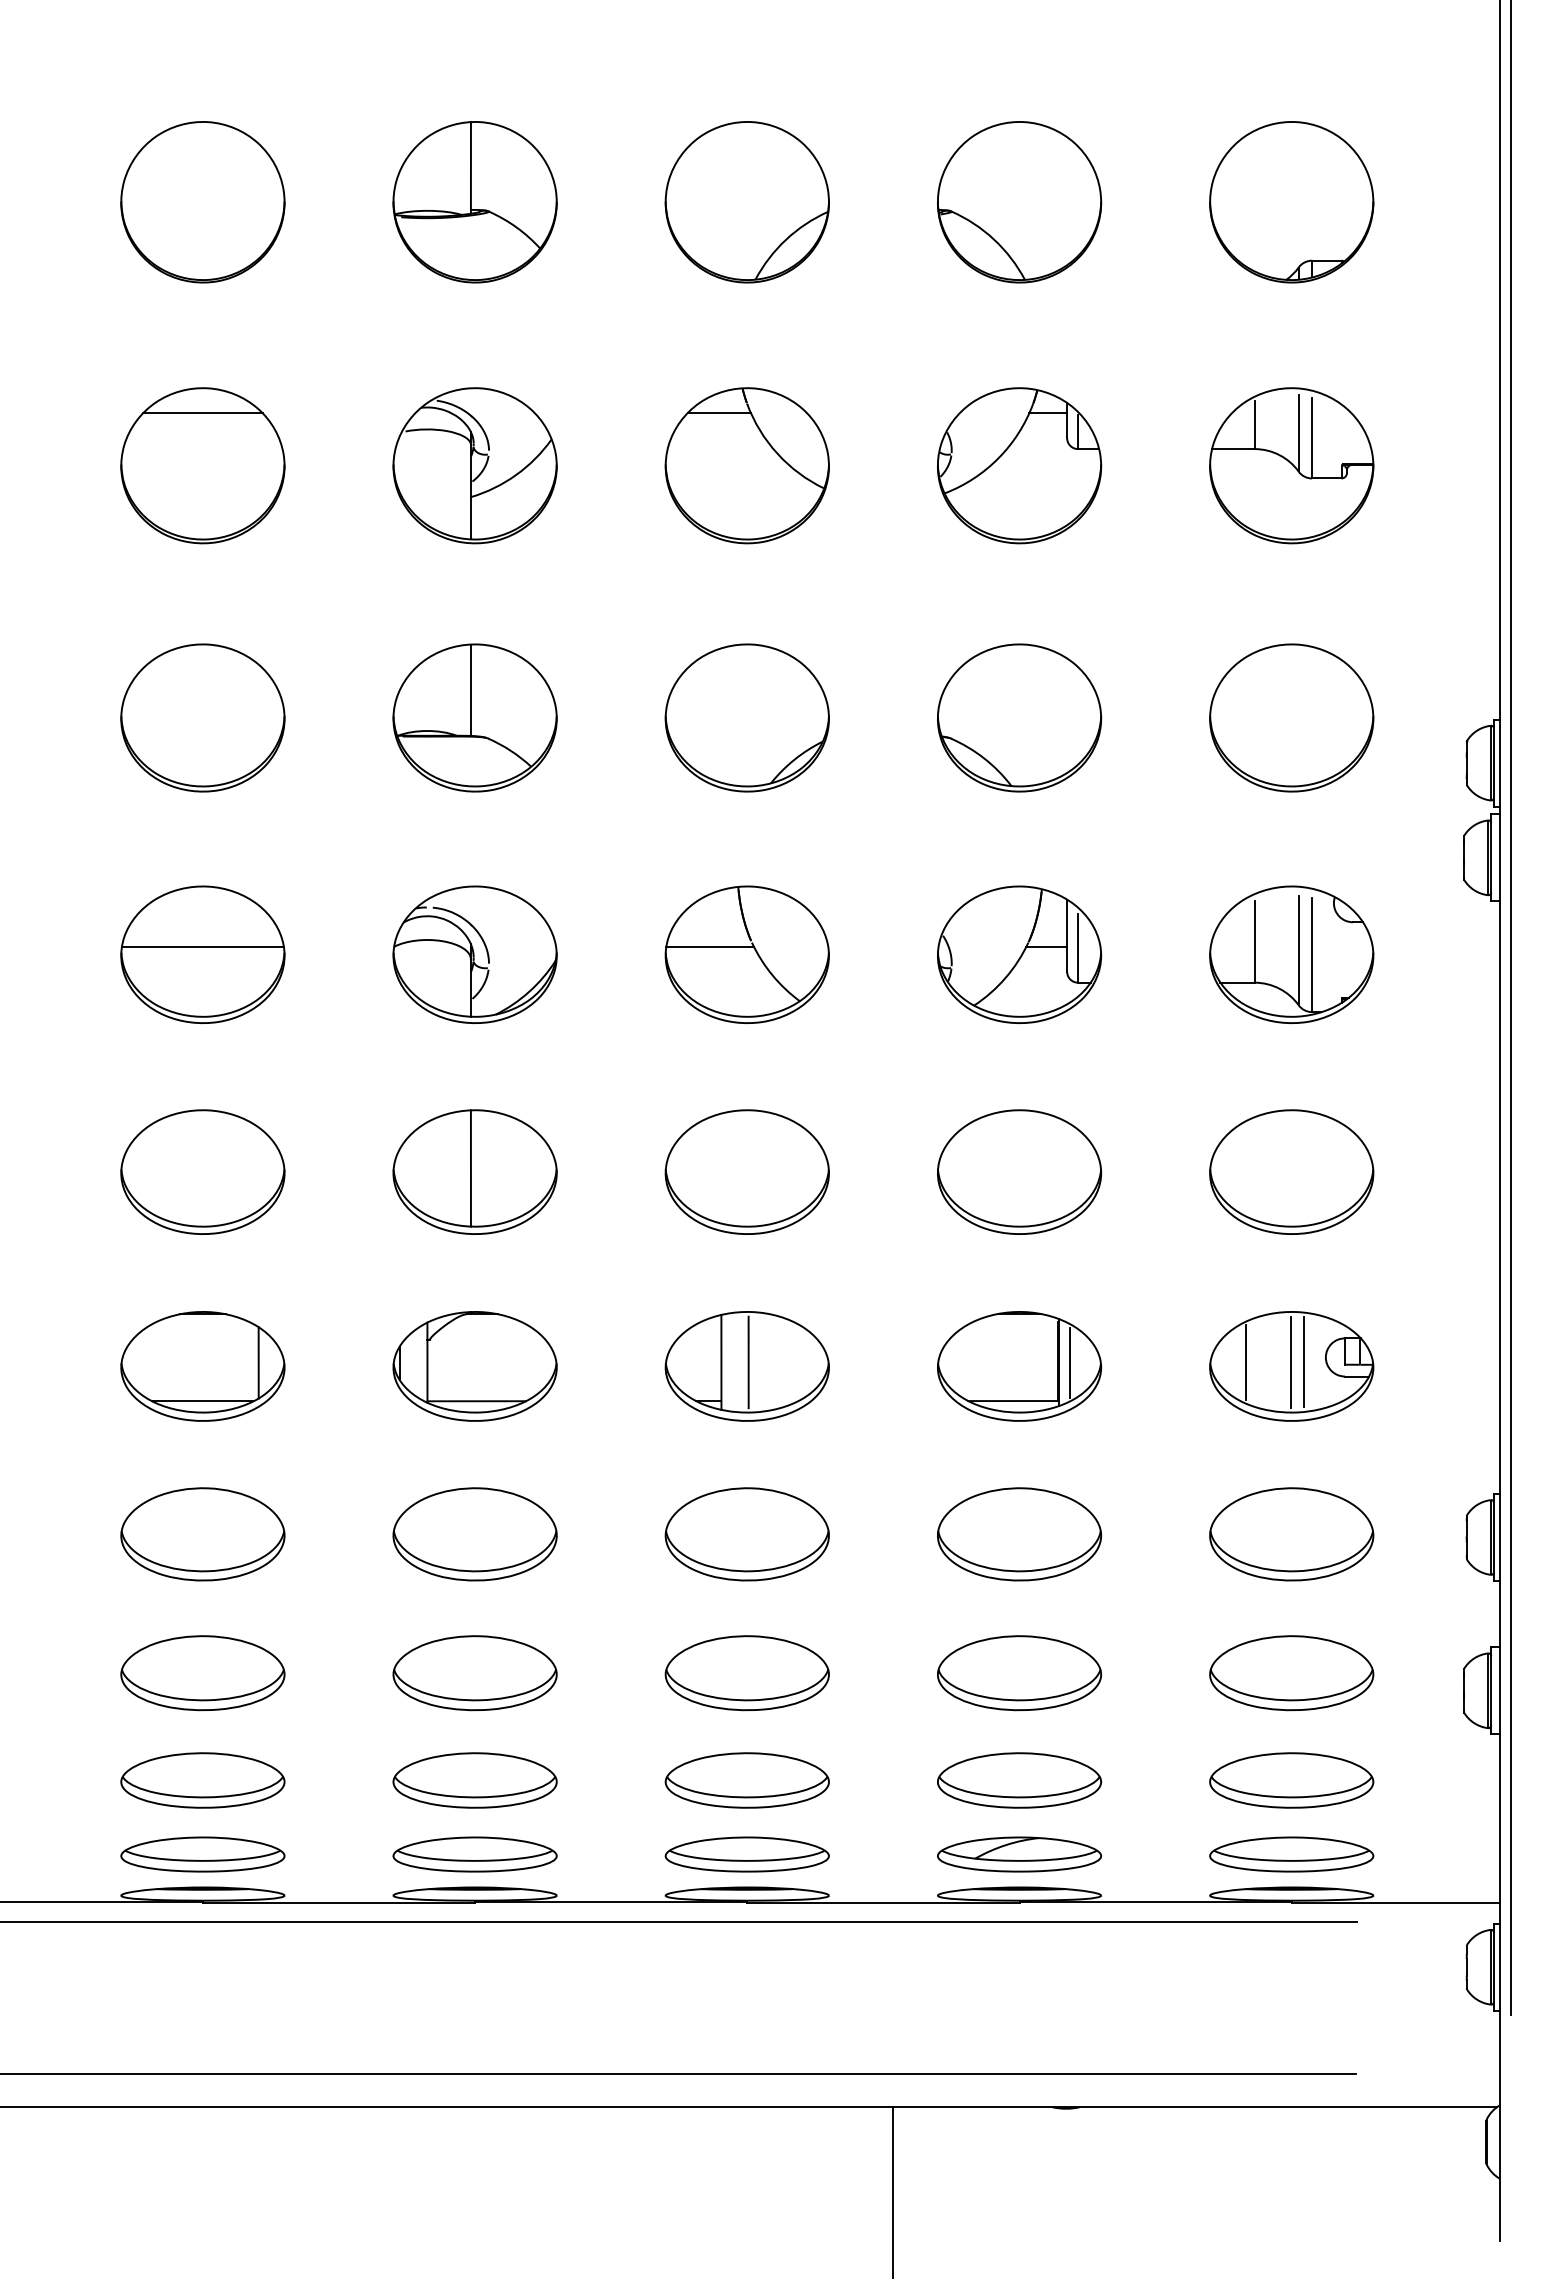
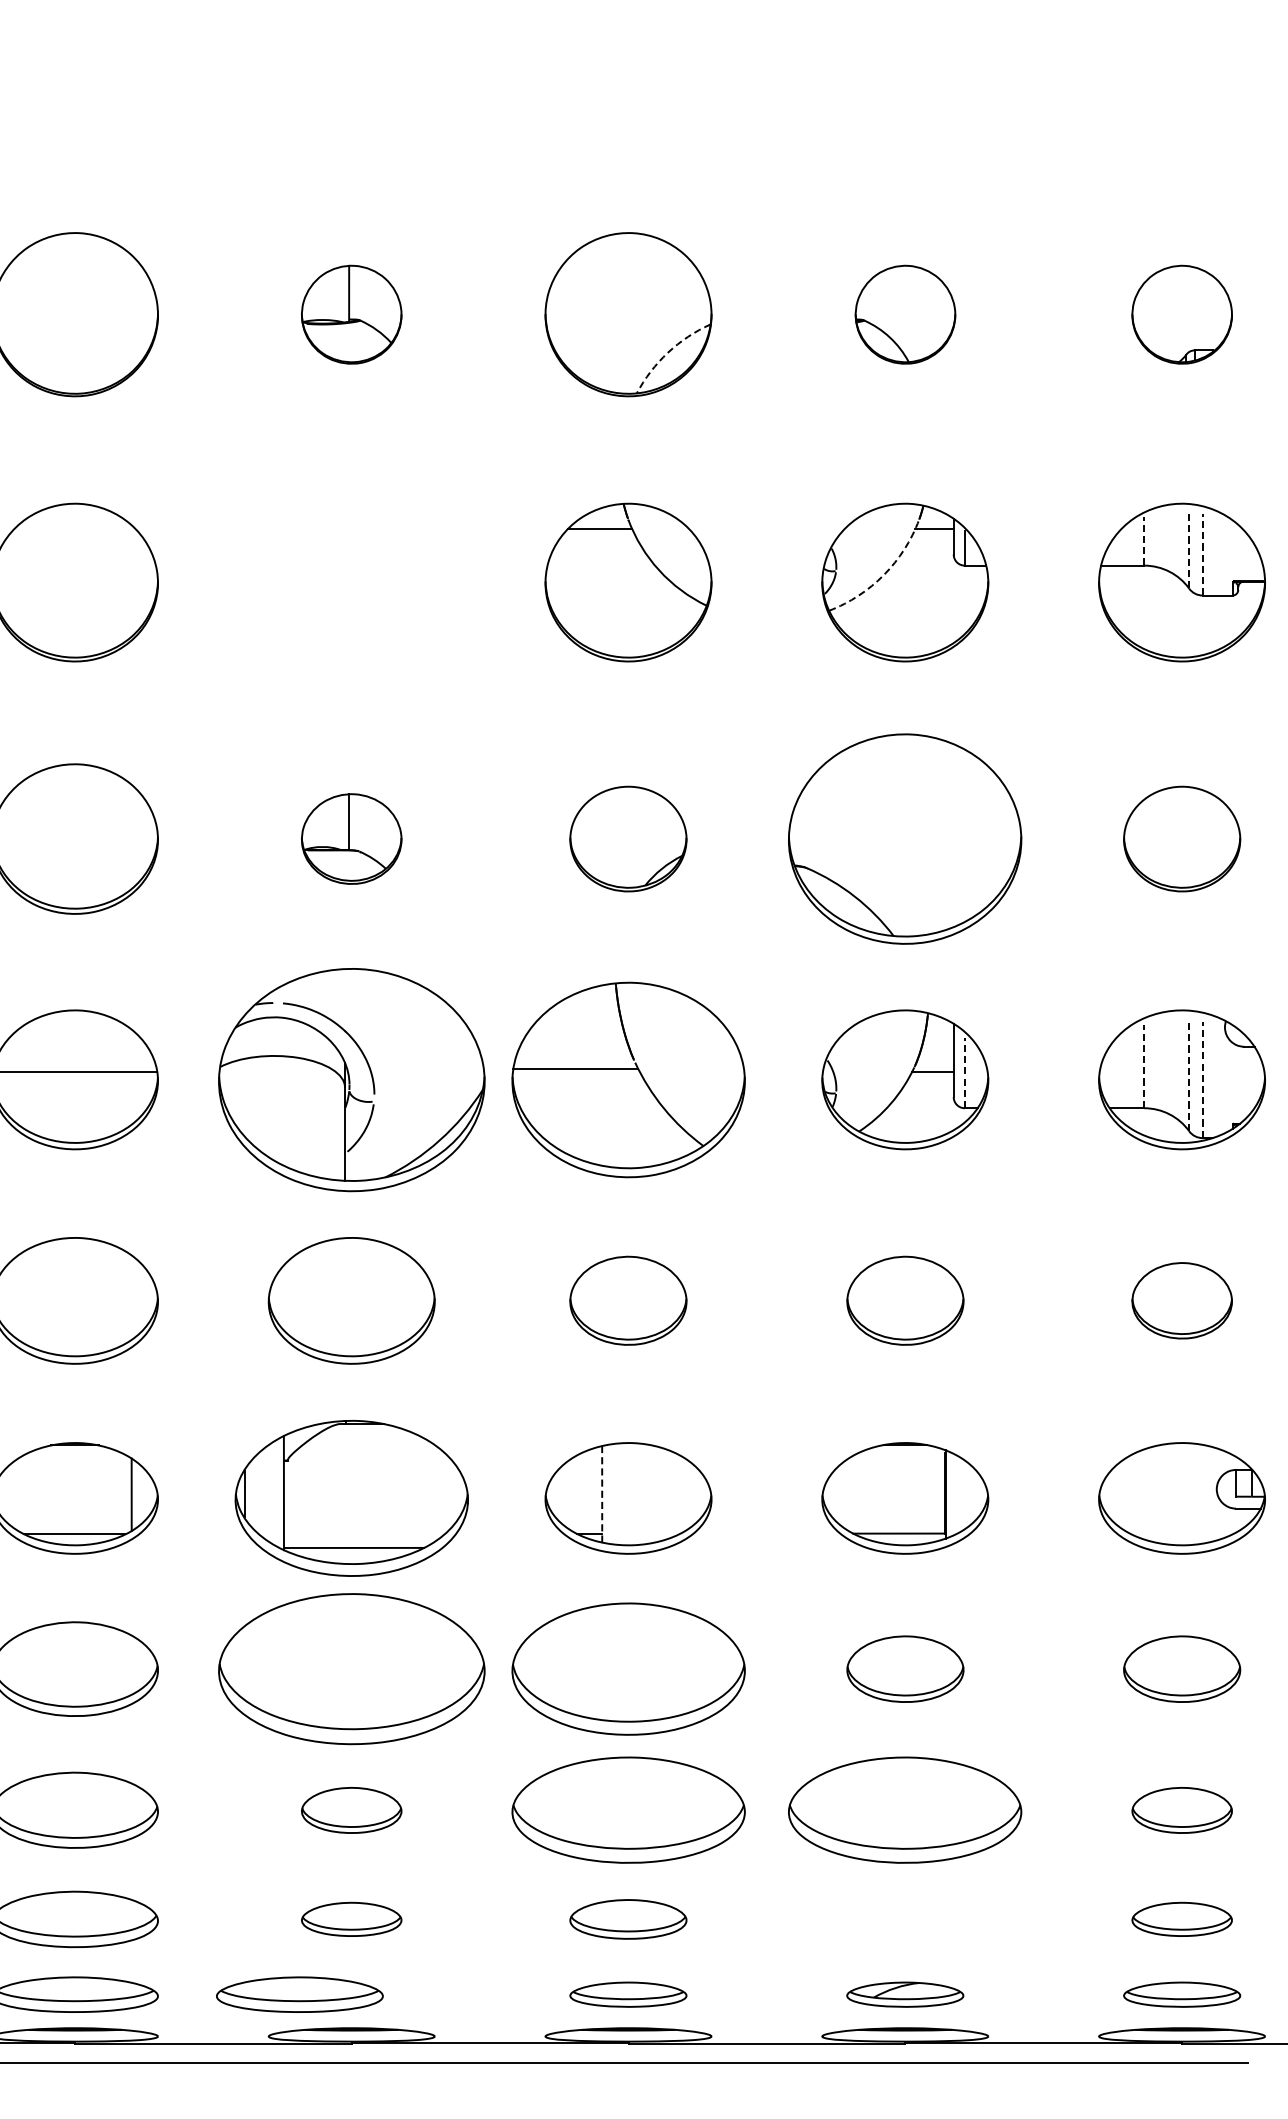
part: (474, 202) -> (351, 314), size x0.6
part: (1019, 202) -> (905, 314), size x0.6
part: (1291, 202) -> (1181, 314), size x0.6
arc: (786, 239) -> (668, 352), solid -> dashed
line: (202, 413) -> (74, 529), removed
line: (1254, 425) -> (1144, 541), solid -> dashed
line: (1298, 432) -> (1188, 548), solid -> dashed
line: (1311, 437) -> (1202, 553), solid -> dashed
arc: (998, 458) -> (883, 575), solid -> dashed
part: (474, 465) -> (351, 582), removed
part: (474, 717) -> (351, 838), size x0.6
part: (746, 717) -> (627, 838), size x0.7
part: (1019, 717) -> (905, 838), size x1.4
part: (1291, 717) -> (1181, 838), size x0.7
line: (1254, 941) -> (1144, 1066), solid -> dashed
line: (1078, 947) -> (965, 1072), solid -> dashed
line: (1298, 950) -> (1188, 1075), solid -> dashed
part: (474, 954) -> (351, 1079), size x1.6
part: (746, 954) -> (627, 1079), size x1.4
line: (1311, 954) -> (1202, 1079), solid -> dashed
line: (470, 1168) -> (347, 1297), removed
part: (746, 1171) -> (627, 1300), size x0.7
part: (1019, 1171) -> (905, 1300), size x0.7
part: (1291, 1171) -> (1181, 1300), size x0.6
line: (721, 1361) -> (602, 1493), solid -> dashed
line: (748, 1362) -> (629, 1494), removed
line: (1069, 1362) -> (956, 1494), removed
line: (1246, 1362) -> (1136, 1494), removed
line: (1290, 1362) -> (1180, 1494), removed
line: (1303, 1362) -> (1194, 1494), removed
part: (474, 1366) -> (351, 1498), size x1.4
part: (474, 1534) -> (351, 1669), size x1.6
part: (746, 1534) -> (627, 1669), size x1.4
part: (1019, 1534) -> (905, 1669), size x0.7
part: (1291, 1534) -> (1181, 1669), size x0.7
part: (474, 1673) -> (351, 1810), size x0.6
part: (746, 1673) -> (627, 1810), size x1.4
part: (1019, 1673) -> (905, 1810), size x1.4
part: (1291, 1673) -> (1181, 1810), size x0.6
part: (474, 1780) -> (351, 1919), size x0.6
part: (746, 1780) -> (627, 1919), size x0.7
part: (1019, 1780) -> (905, 1919), removed
part: (1291, 1780) -> (1181, 1919), size x0.6
part: (474, 1854) -> (299, 1994), moved
part: (746, 1854) -> (627, 1994), size x0.7
part: (1019, 1854) -> (905, 1994), size x0.7
part: (1291, 1854) -> (1181, 1994), size x0.7

